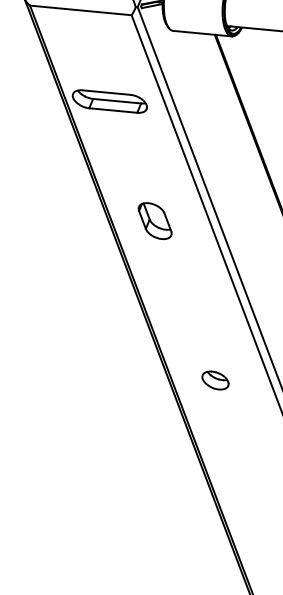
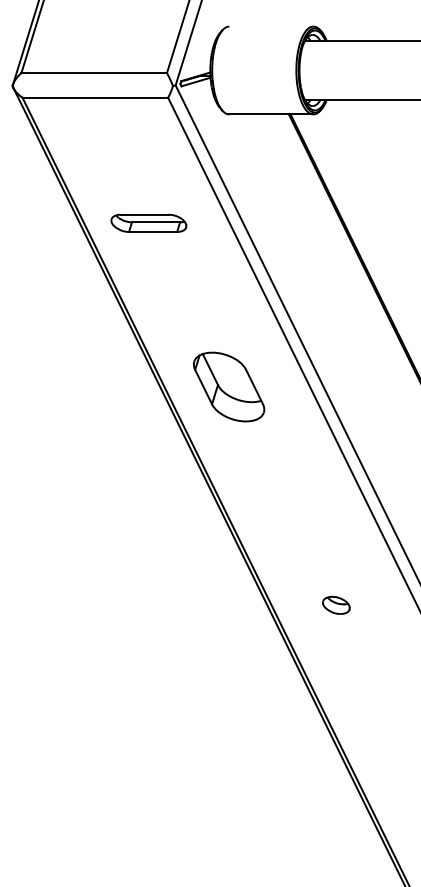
part: (109, 101) -> (148, 223), size x0.7
part: (155, 220) -> (229, 386), size x1.4
part: (215, 380) -> (336, 605), size x0.7

